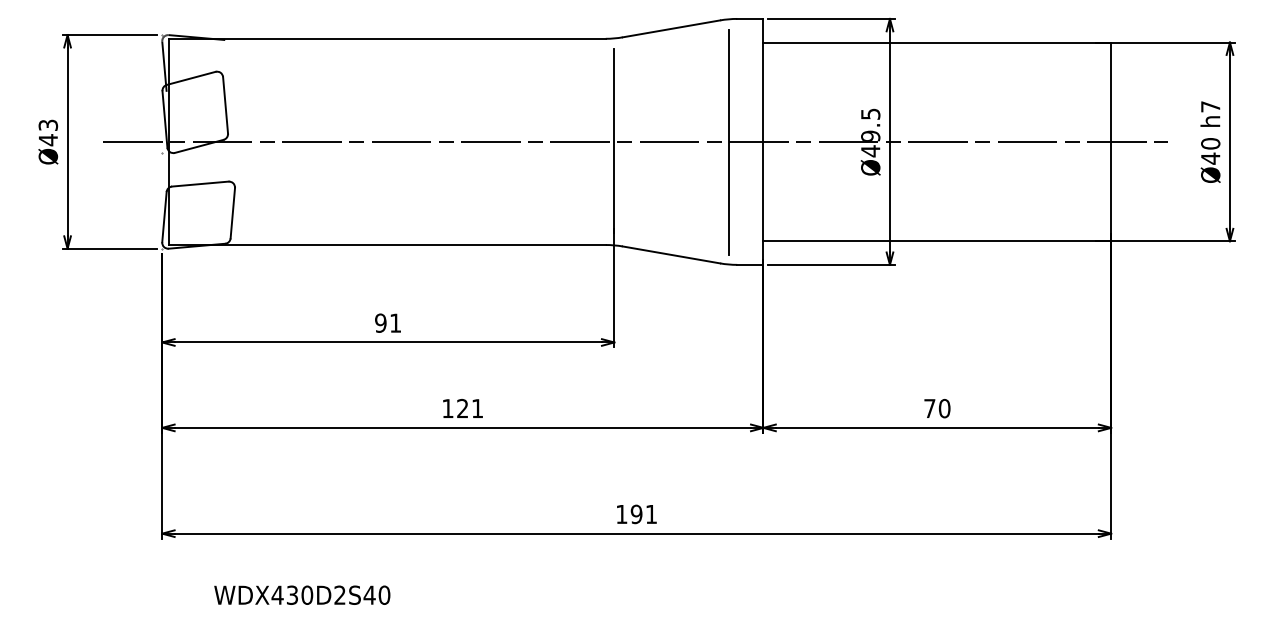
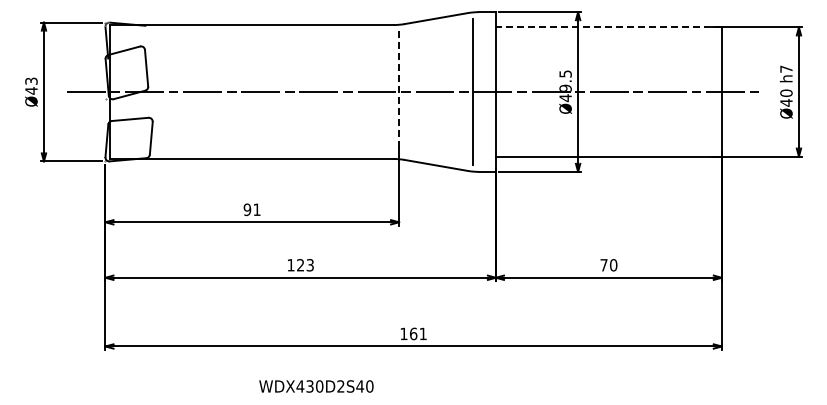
line: (936, 42) -> (608, 27), solid -> dashed
line: (614, 141) -> (399, 91), solid -> dashed
text: (476, 408) -> (309, 265), 121 -> 123
text: (636, 513) -> (413, 333), 191 -> 161
text: (302, 595) -> (316, 386), moved

